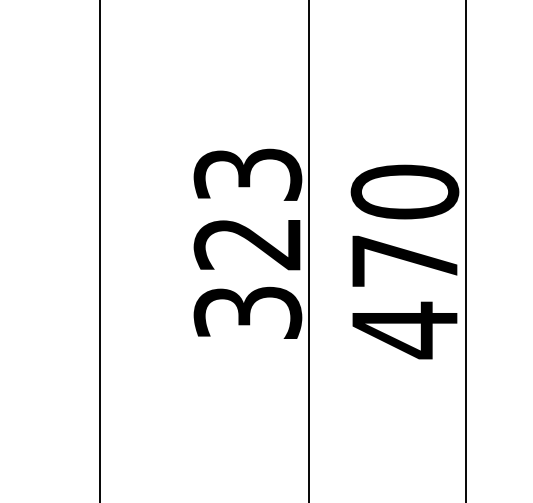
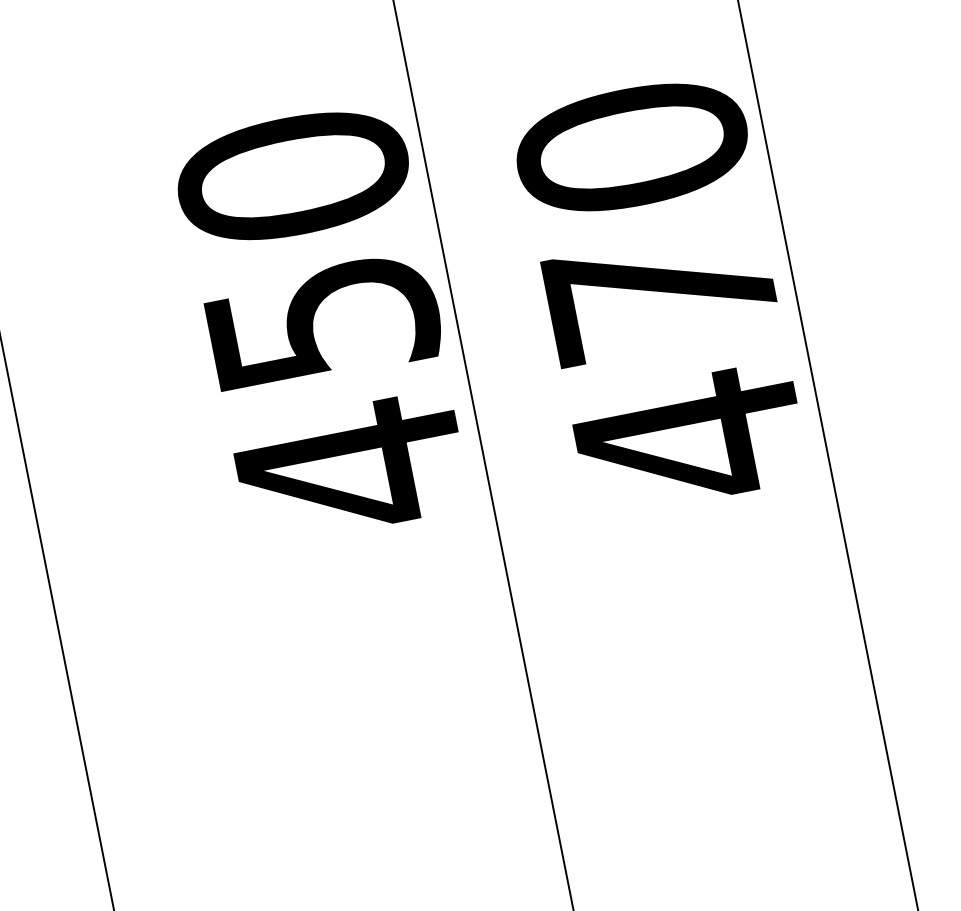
text: (247, 244) -> (321, 324), 323 -> 450

